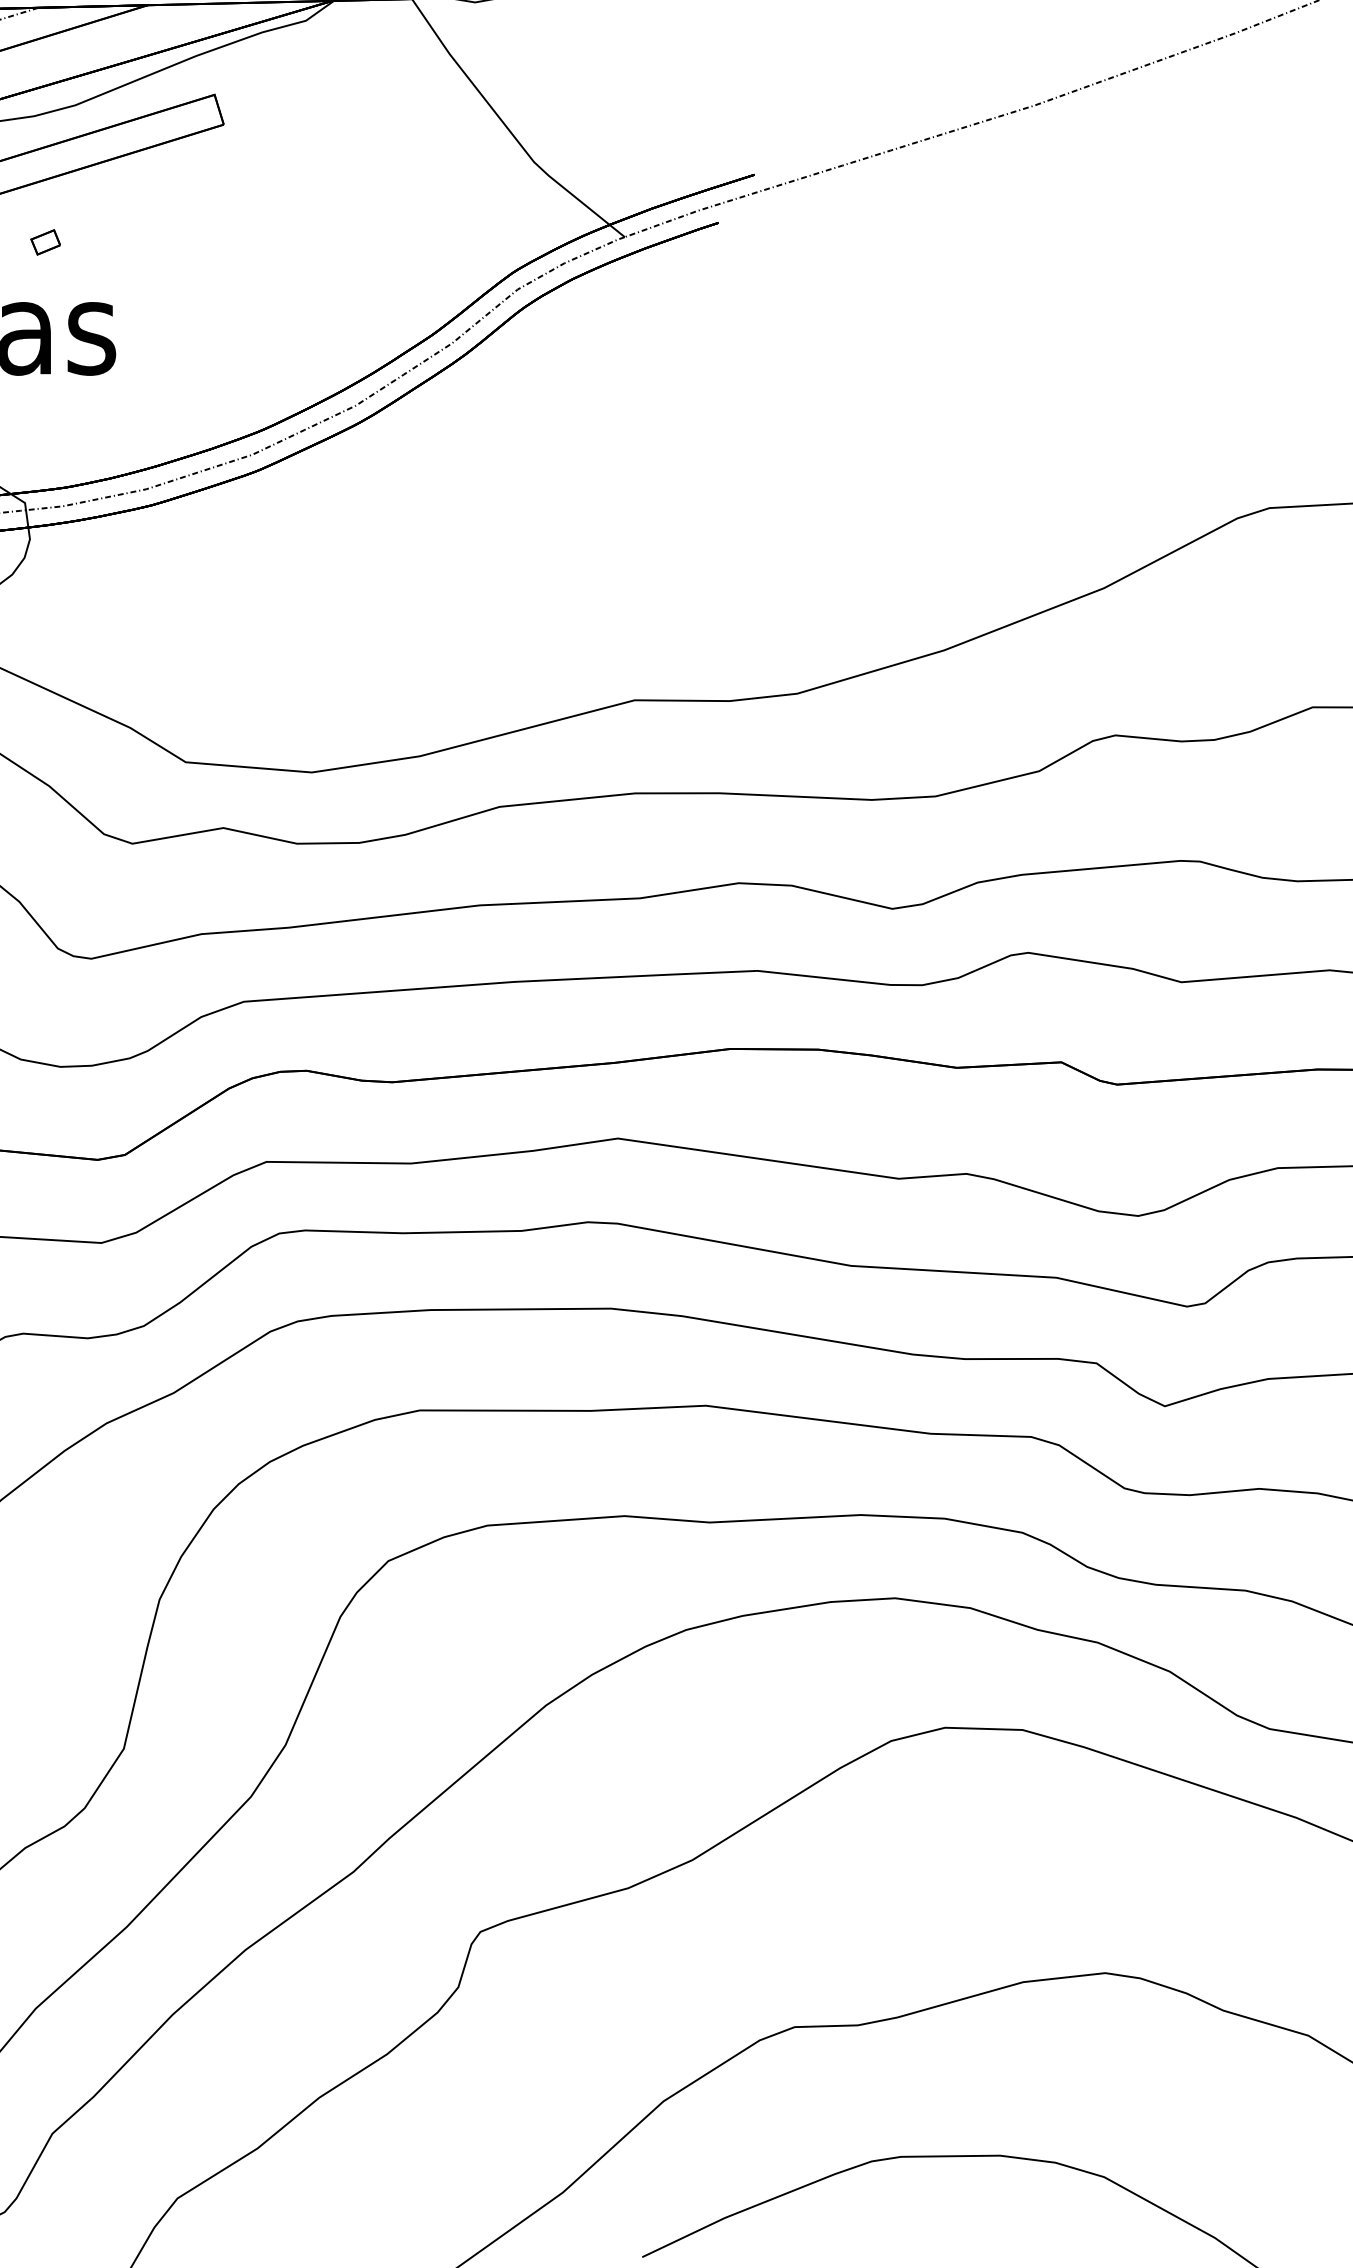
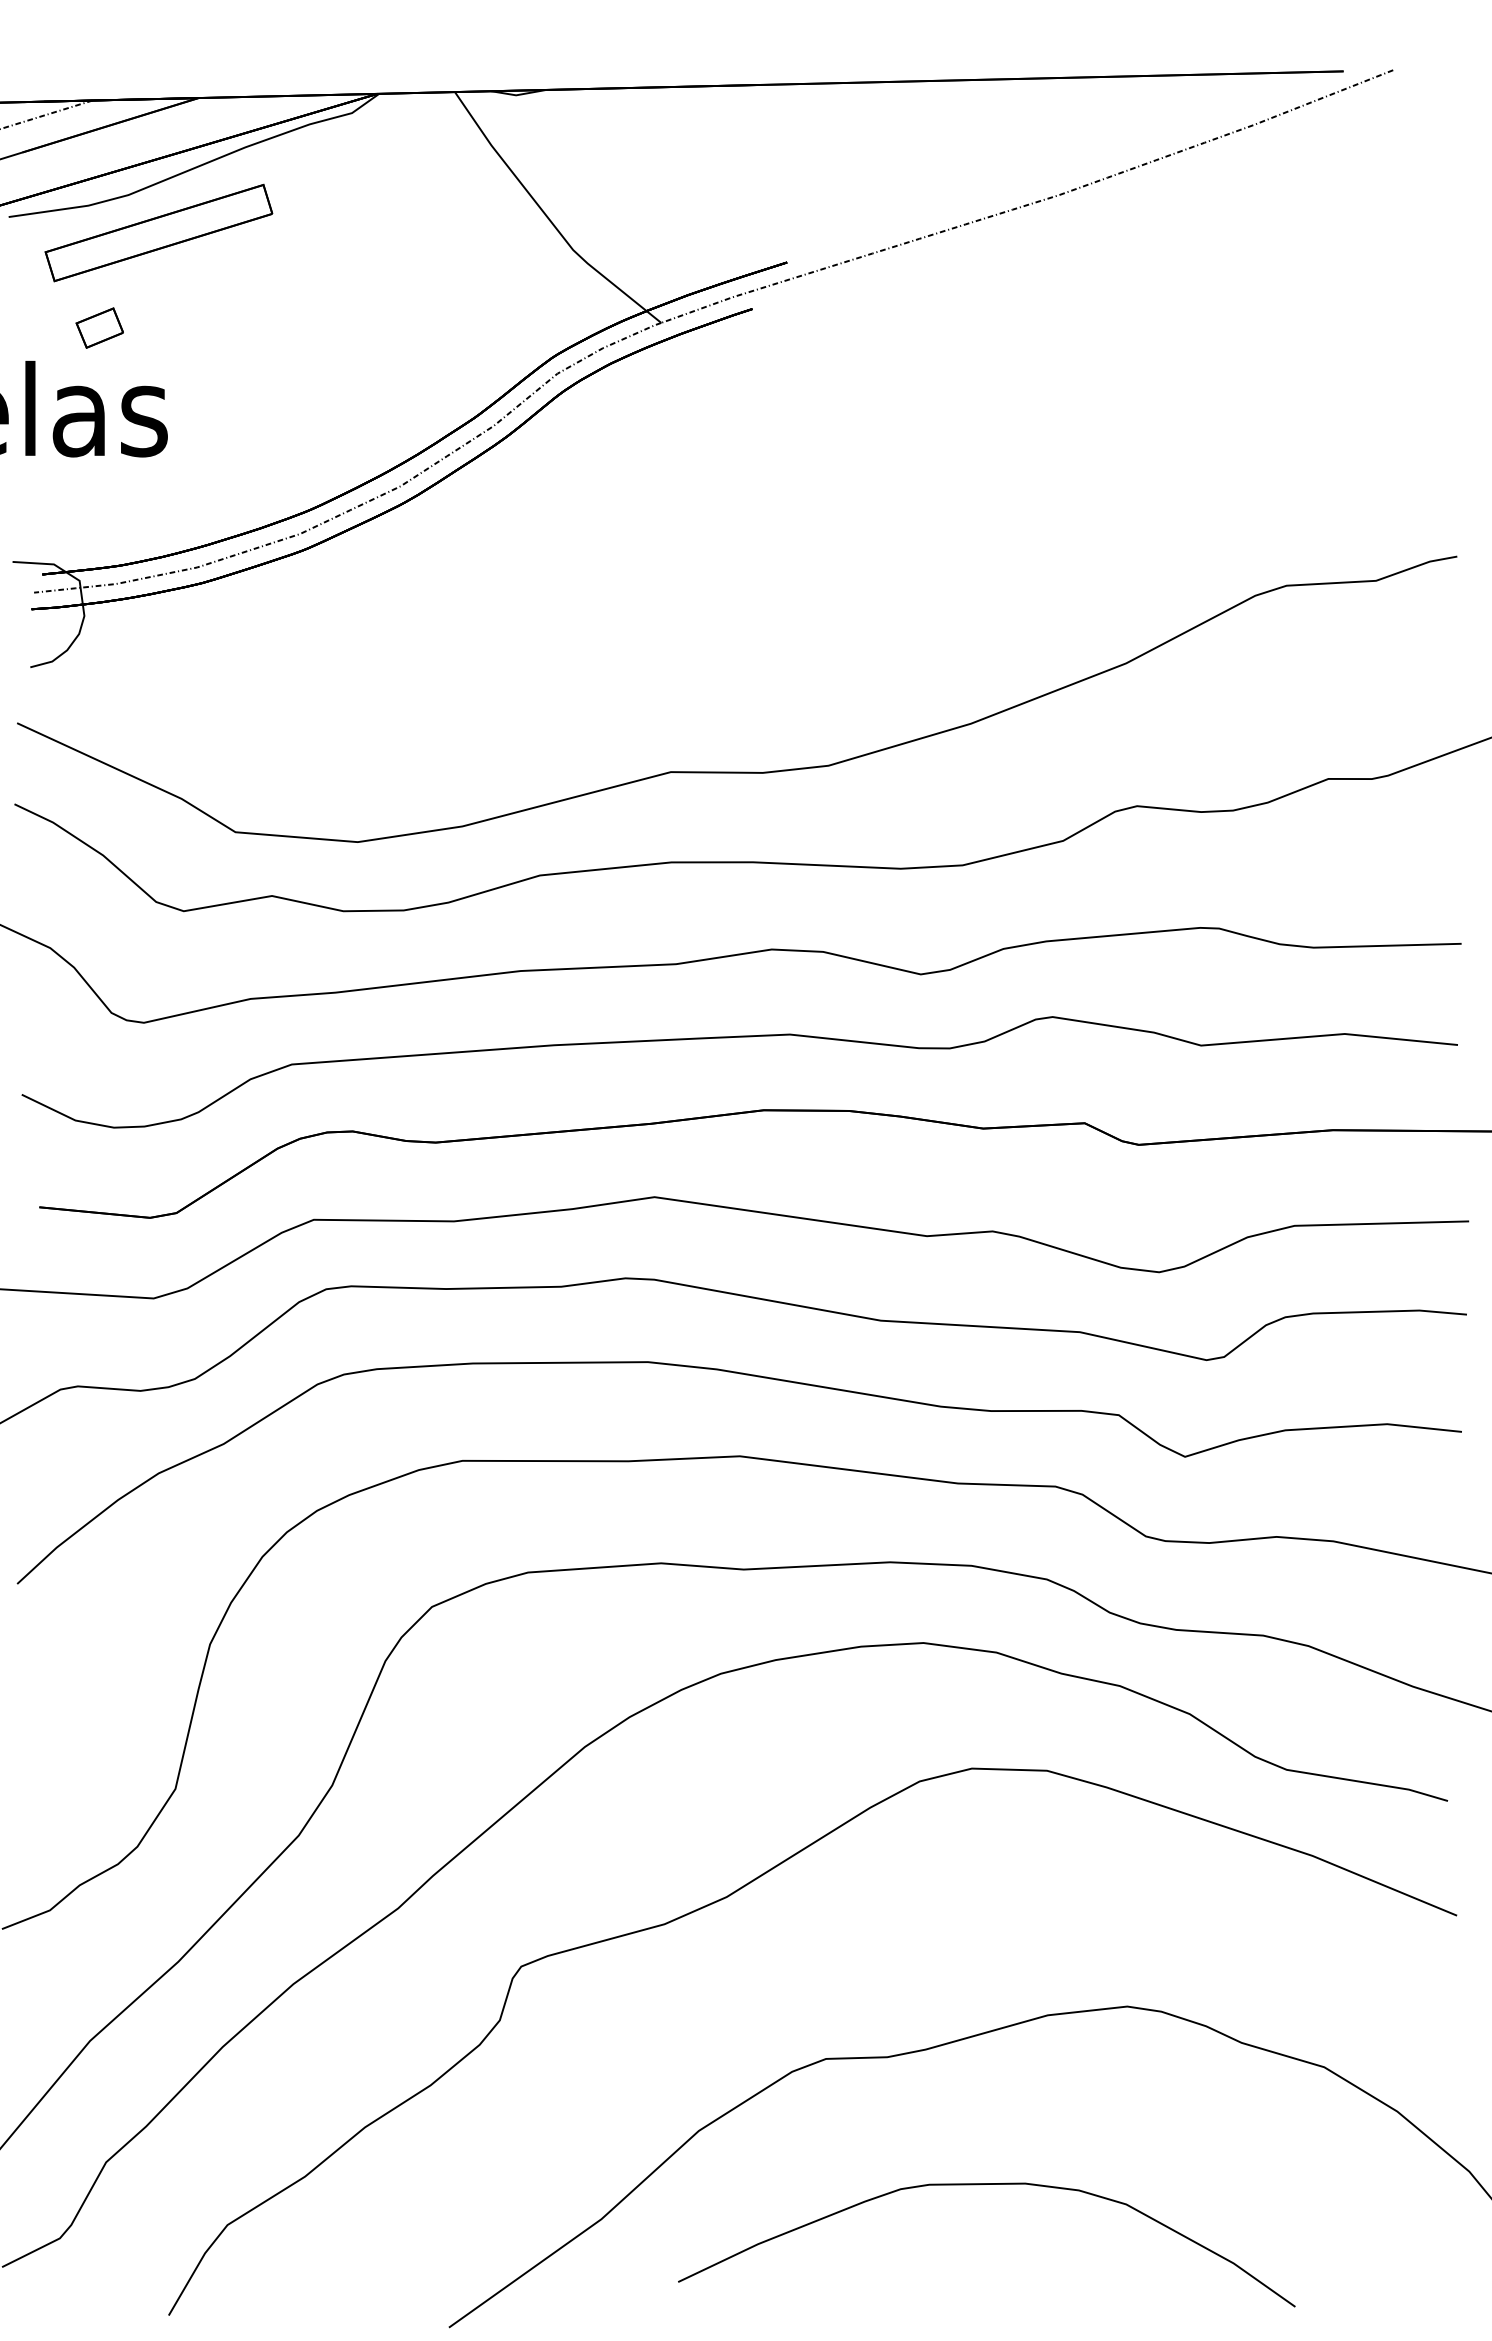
part: (45, 241) -> (99, 327), size x1.67

